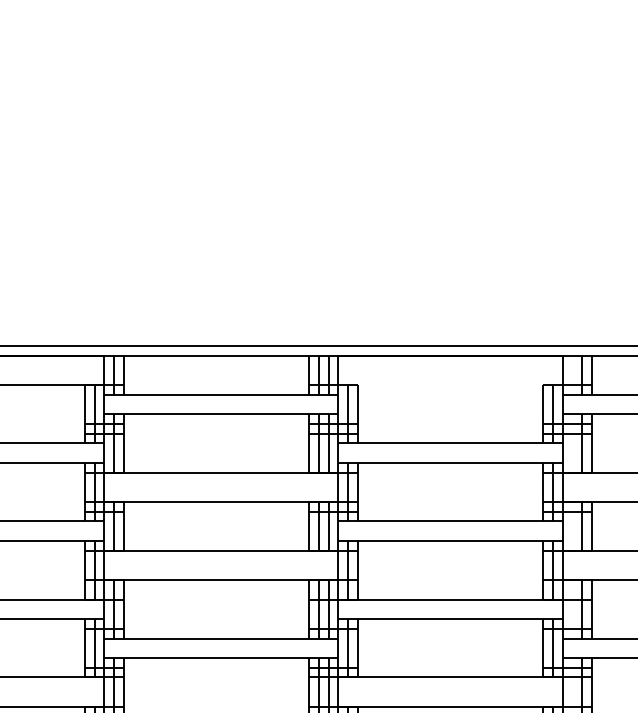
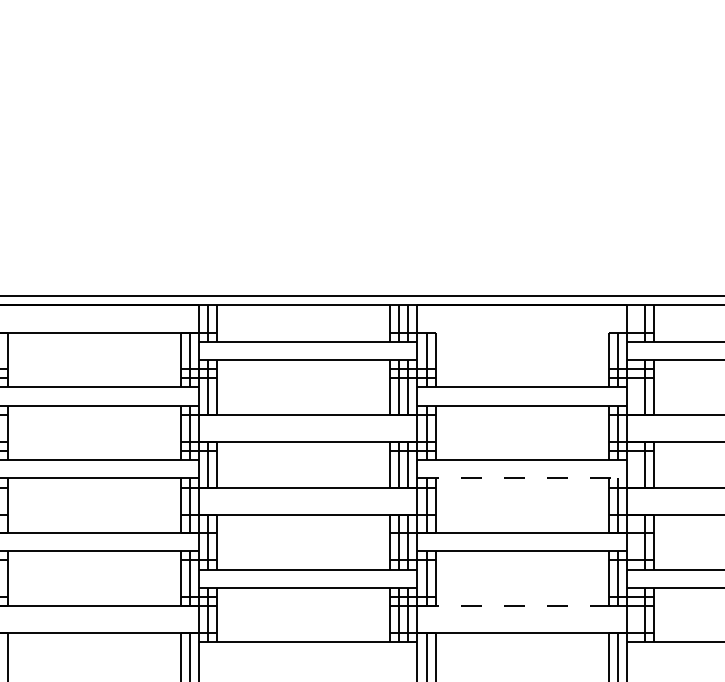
line: (450, 541) -> (522, 478), solid -> dashed
line: (450, 676) -> (522, 605), solid -> dashed

